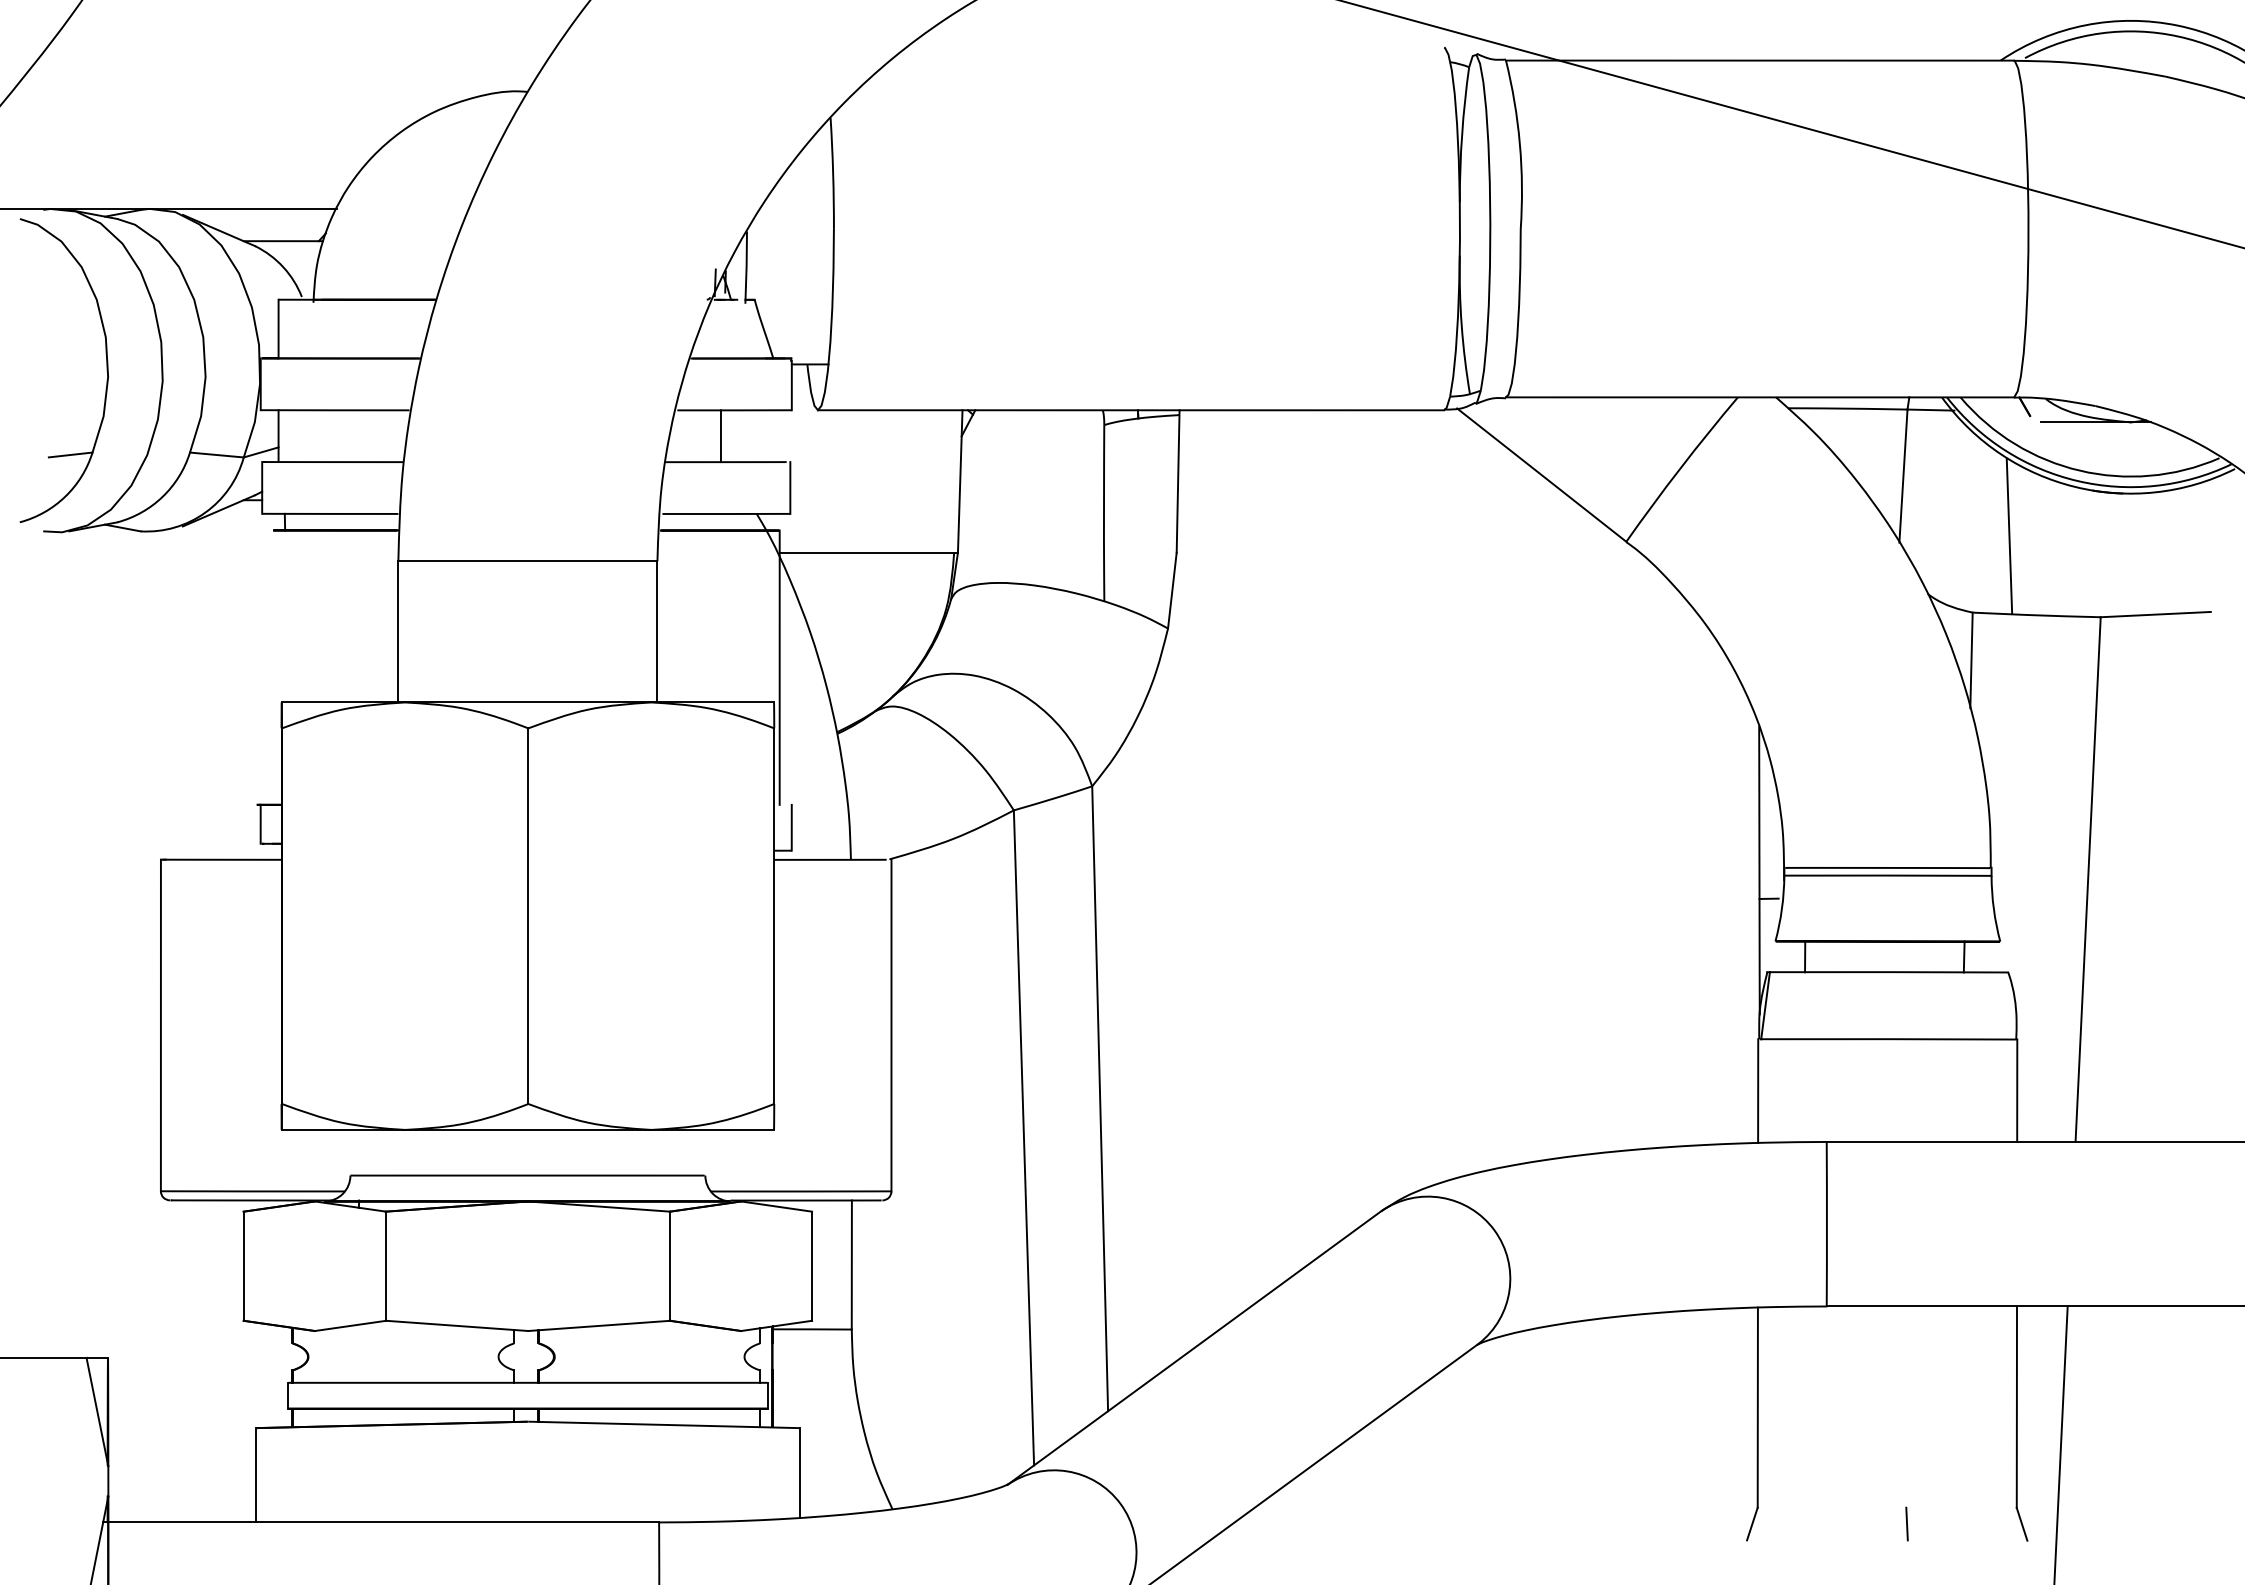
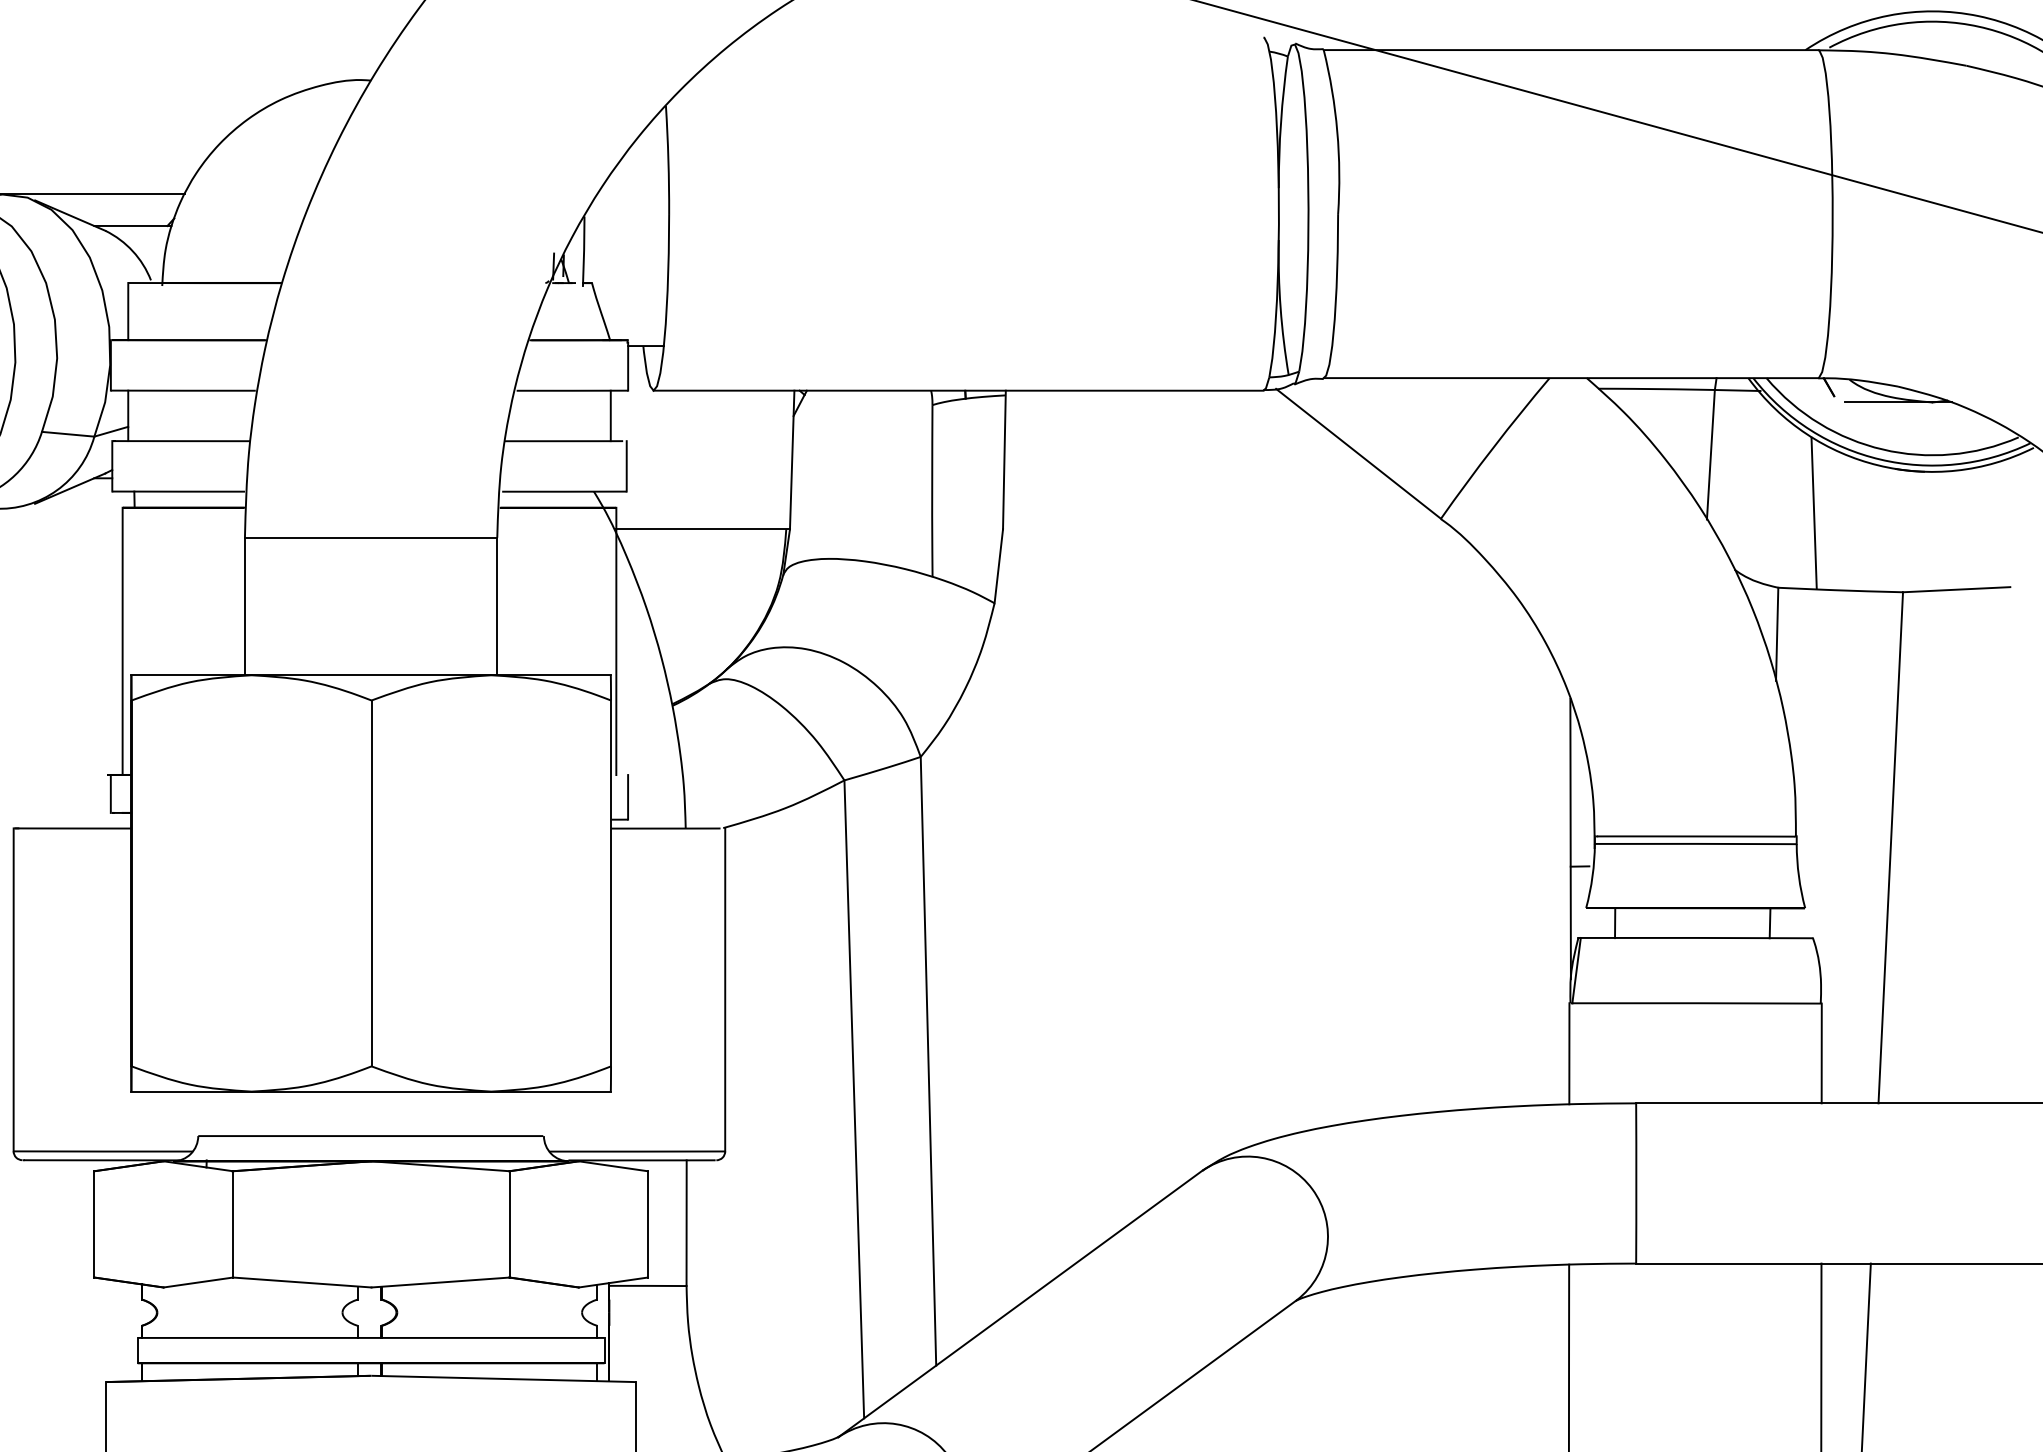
line: (720, 436) -> (610, 416), moved
line: (272, 667) -> (122, 641), added

